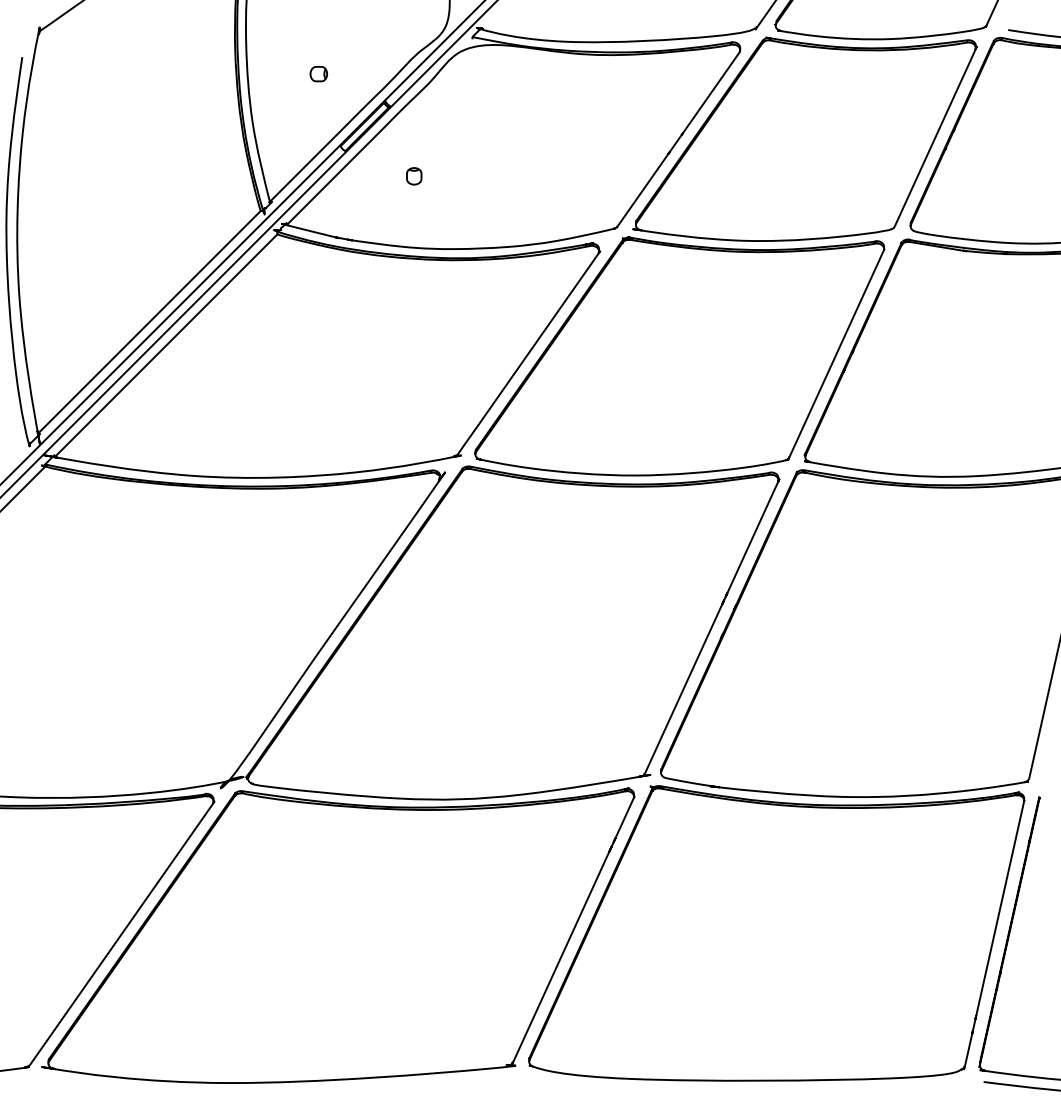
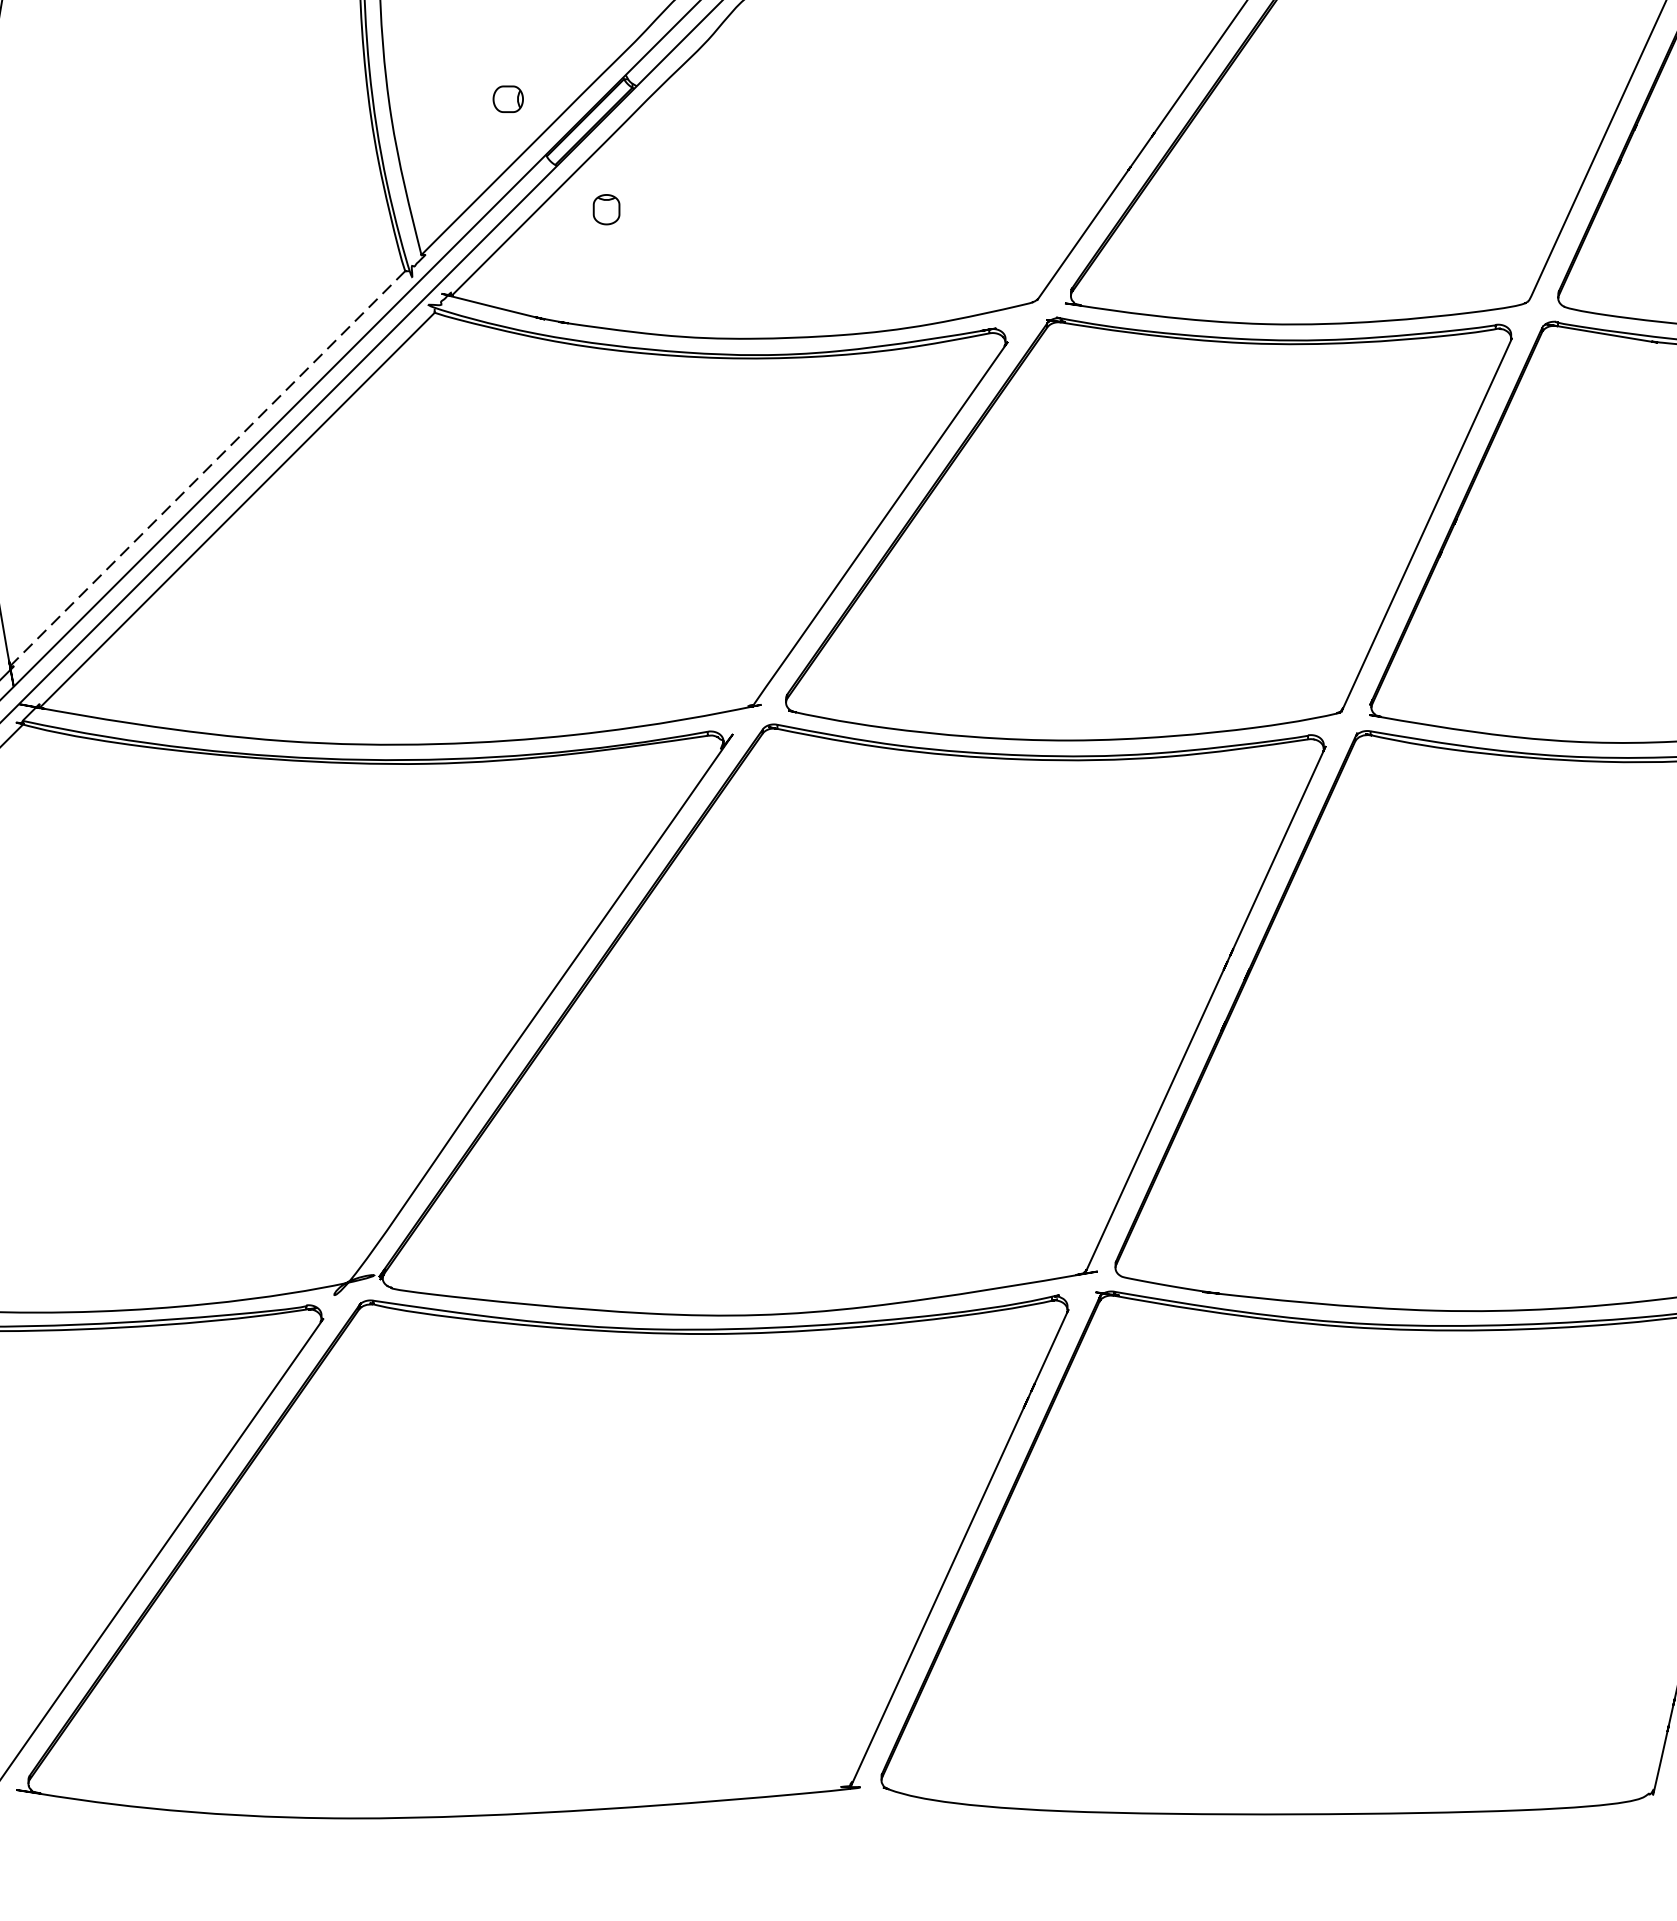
part: (318, 74) -> (507, 99), moved
part: (414, 176) -> (607, 209), moved
line: (148, 322) -> (206, 469), solid -> dashed

